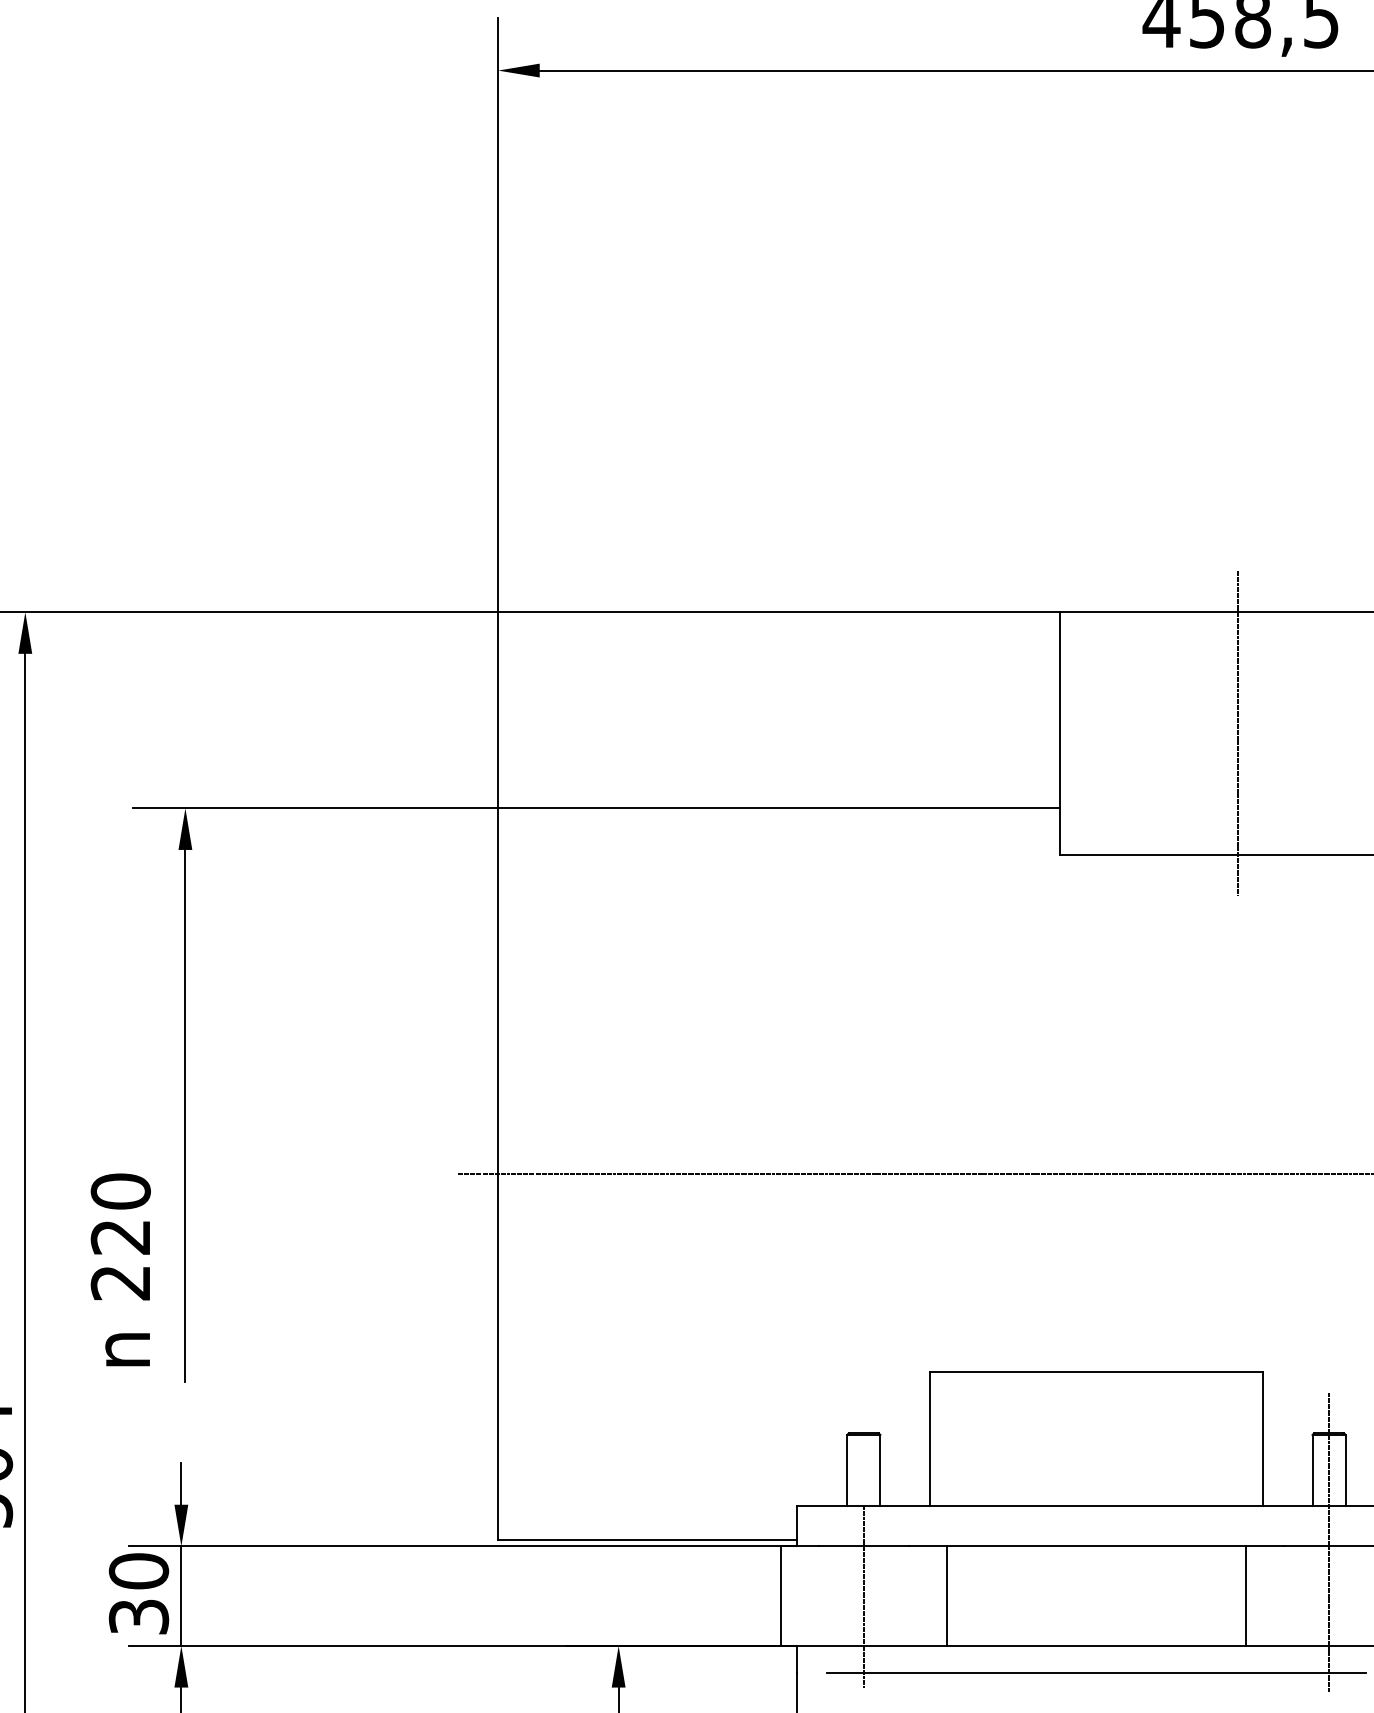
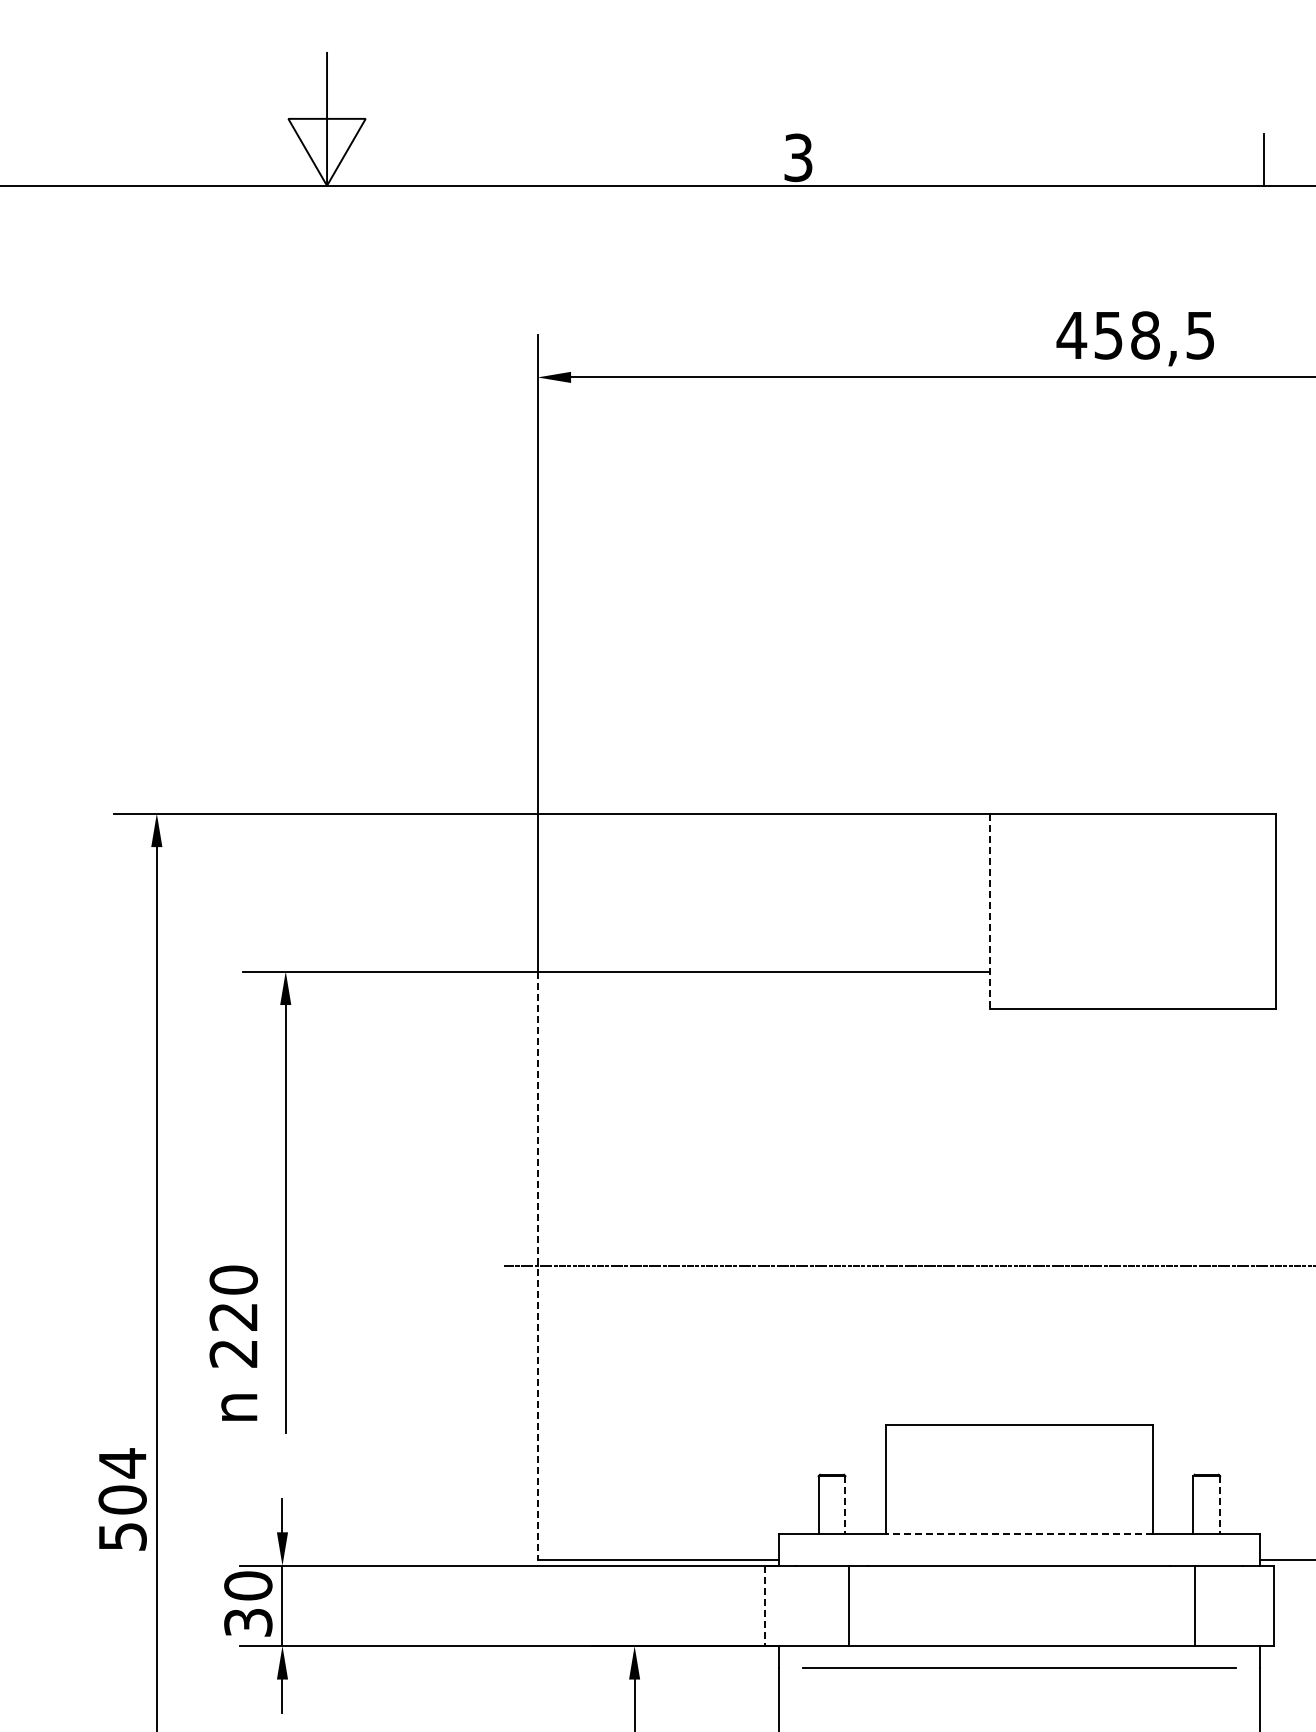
line: (1059, 733) -> (989, 911), solid -> dashed
line: (1238, 733) -> (1133, 911), removed
line: (498, 1174) -> (537, 1266), solid -> dashed
line: (880, 1470) -> (845, 1504), solid -> dashed
line: (1346, 1470) -> (1220, 1504), solid -> dashed
line: (1096, 1506) -> (1019, 1533), solid -> dashed
line: (1328, 1542) -> (1206, 1562), removed
line: (864, 1595) -> (832, 1605), removed
line: (946, 1595) -> (848, 1605), moved
line: (1245, 1595) -> (1194, 1605), moved
line: (781, 1596) -> (765, 1606), solid -> dashed

